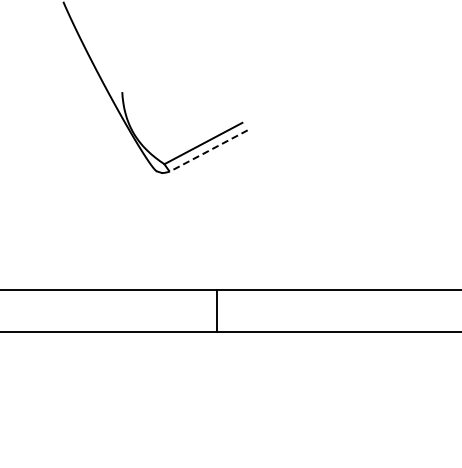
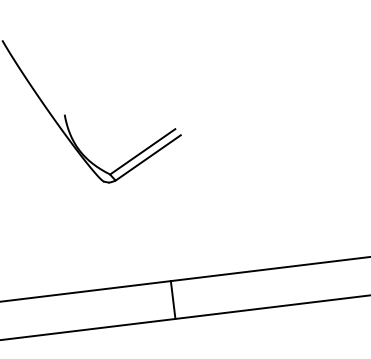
line: (208, 151) -> (148, 158), dashed -> solid

